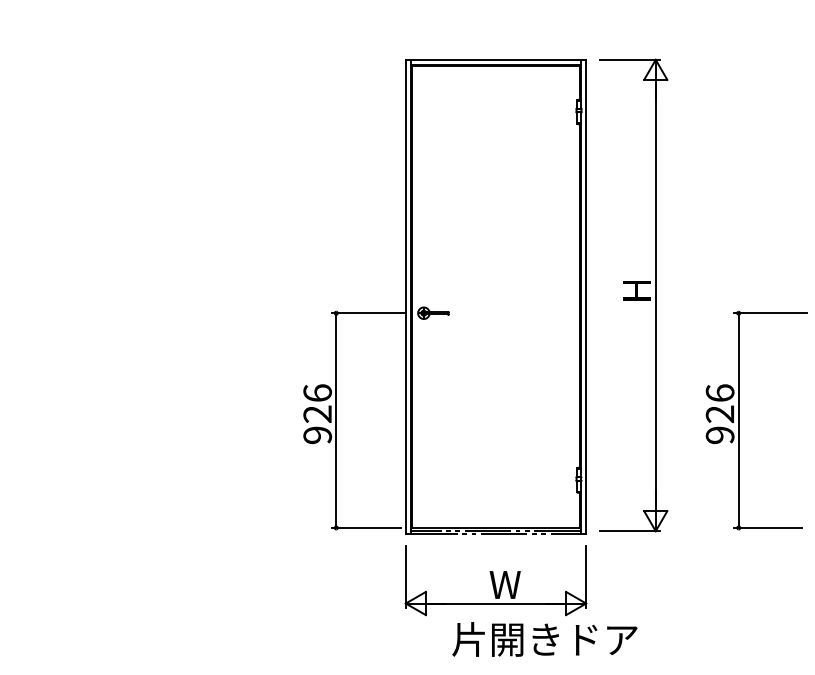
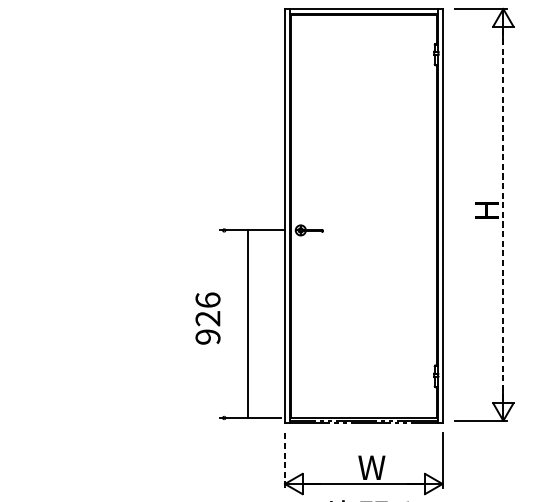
line: (655, 296) -> (503, 215), solid -> dashed
line: (336, 420) -> (248, 324), moved
line: (405, 577) -> (284, 461), solid -> dashed

